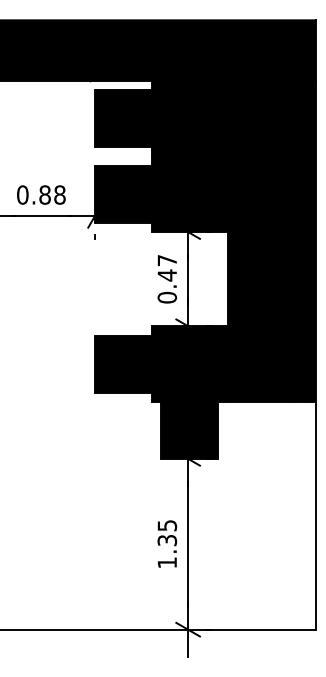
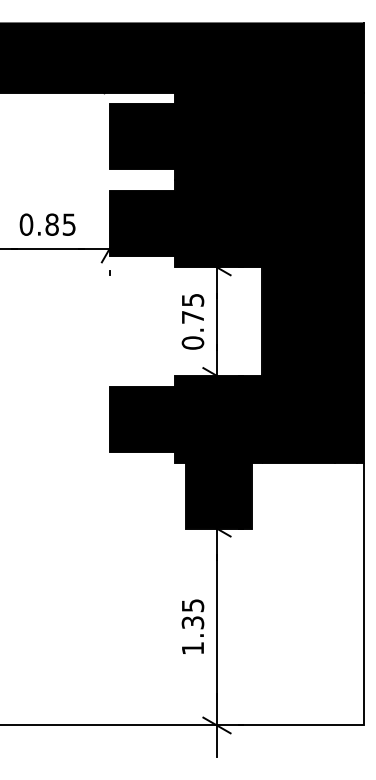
text: (59, 194) -> (68, 224), 0.88 -> 0.85
text: (167, 268) -> (193, 309), 0.47 -> 0.75

